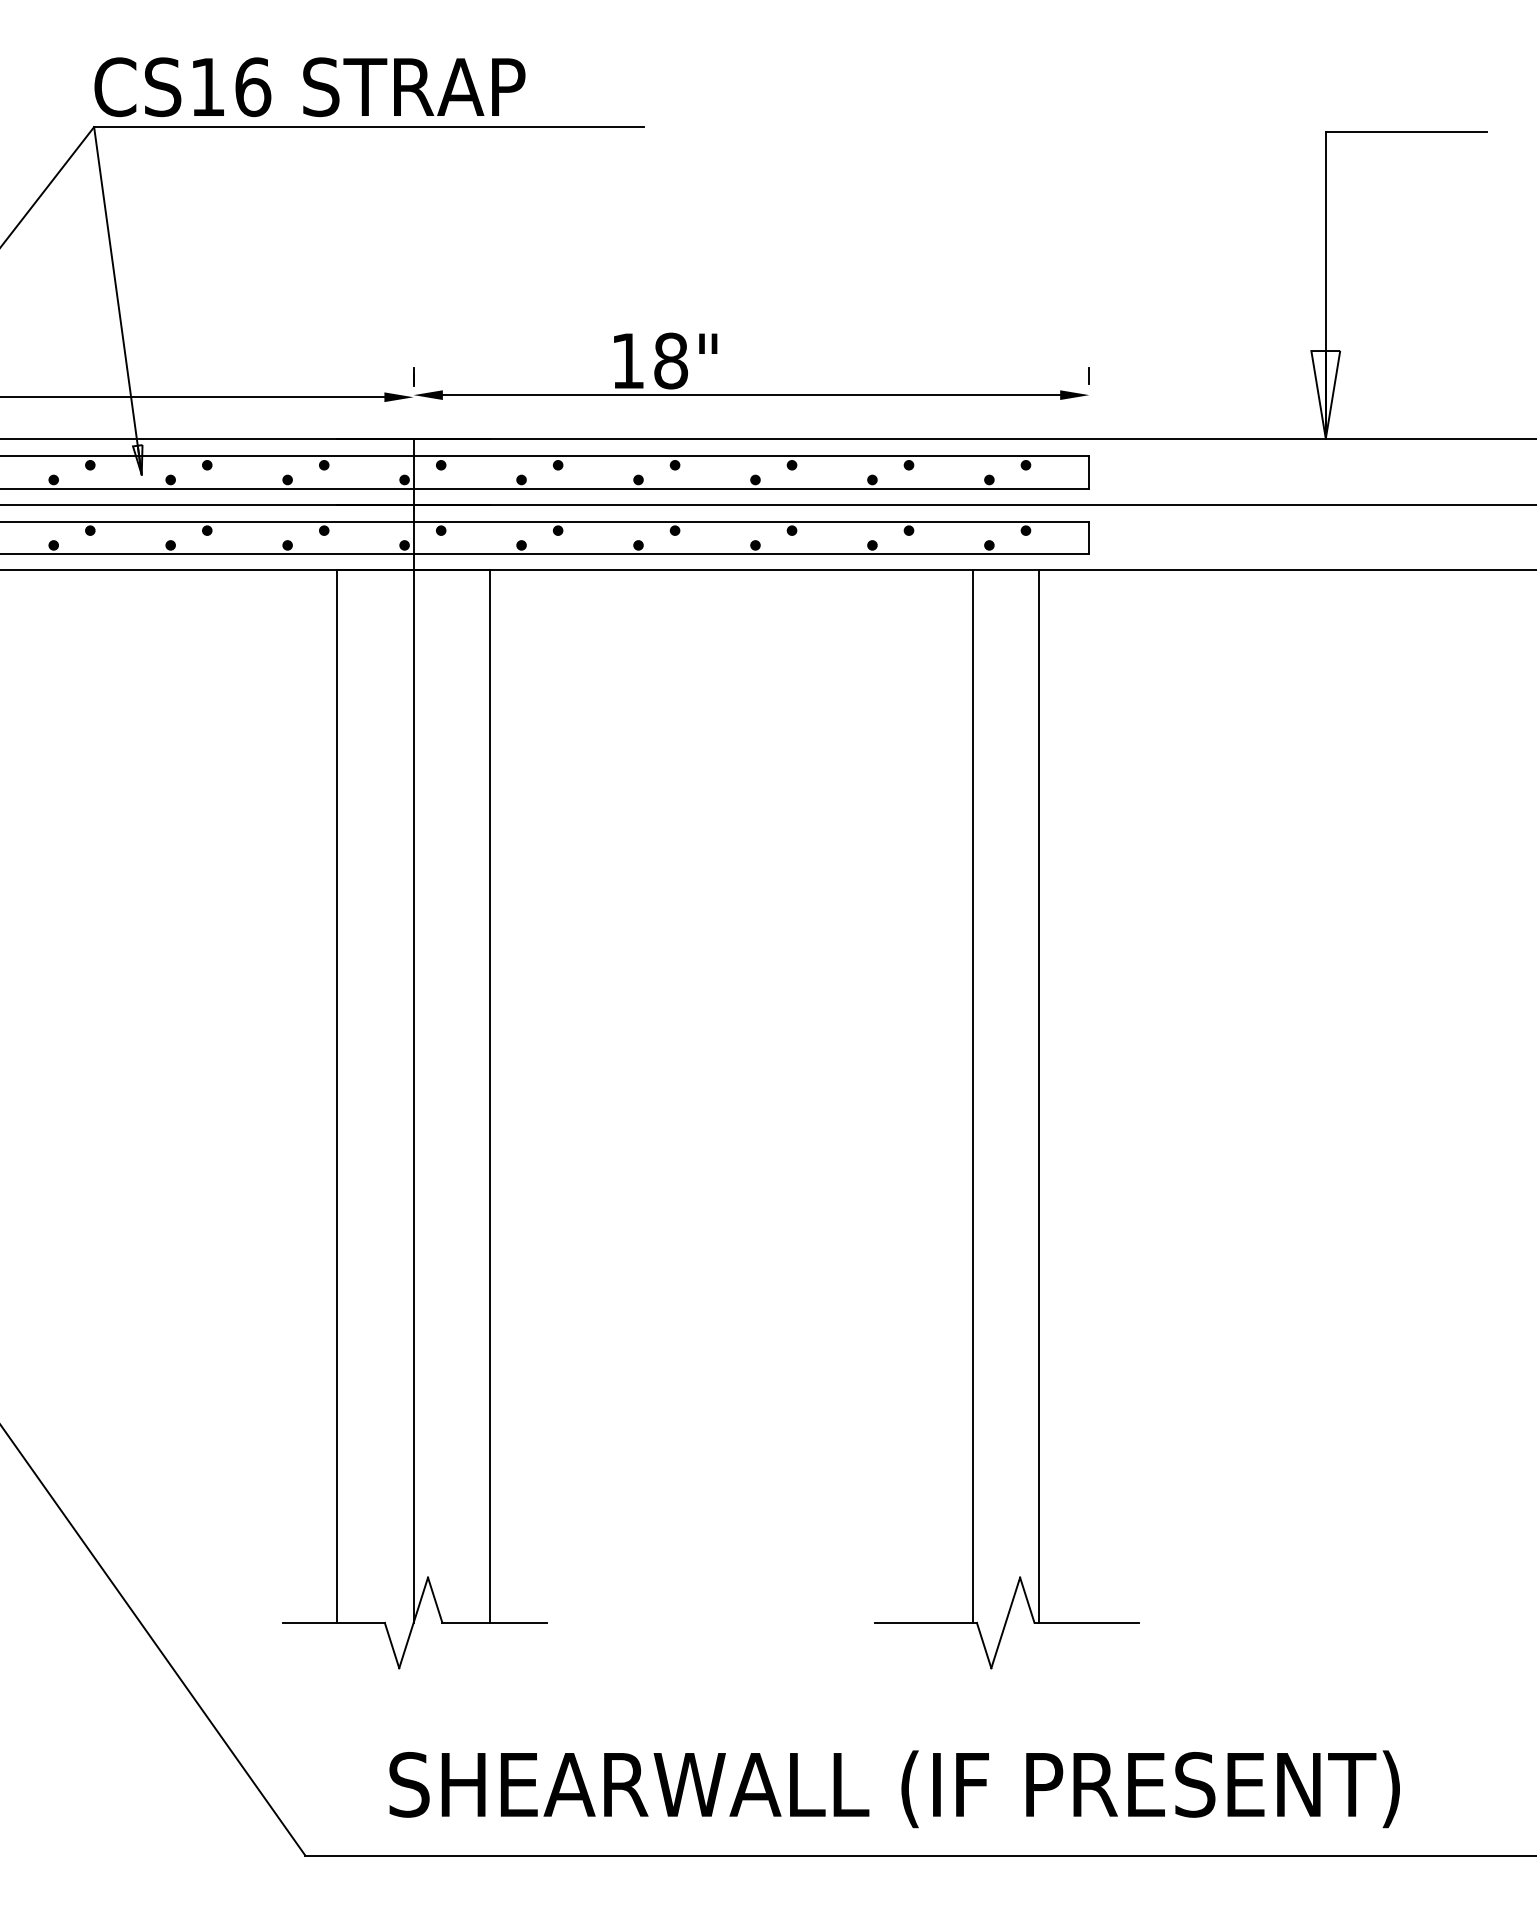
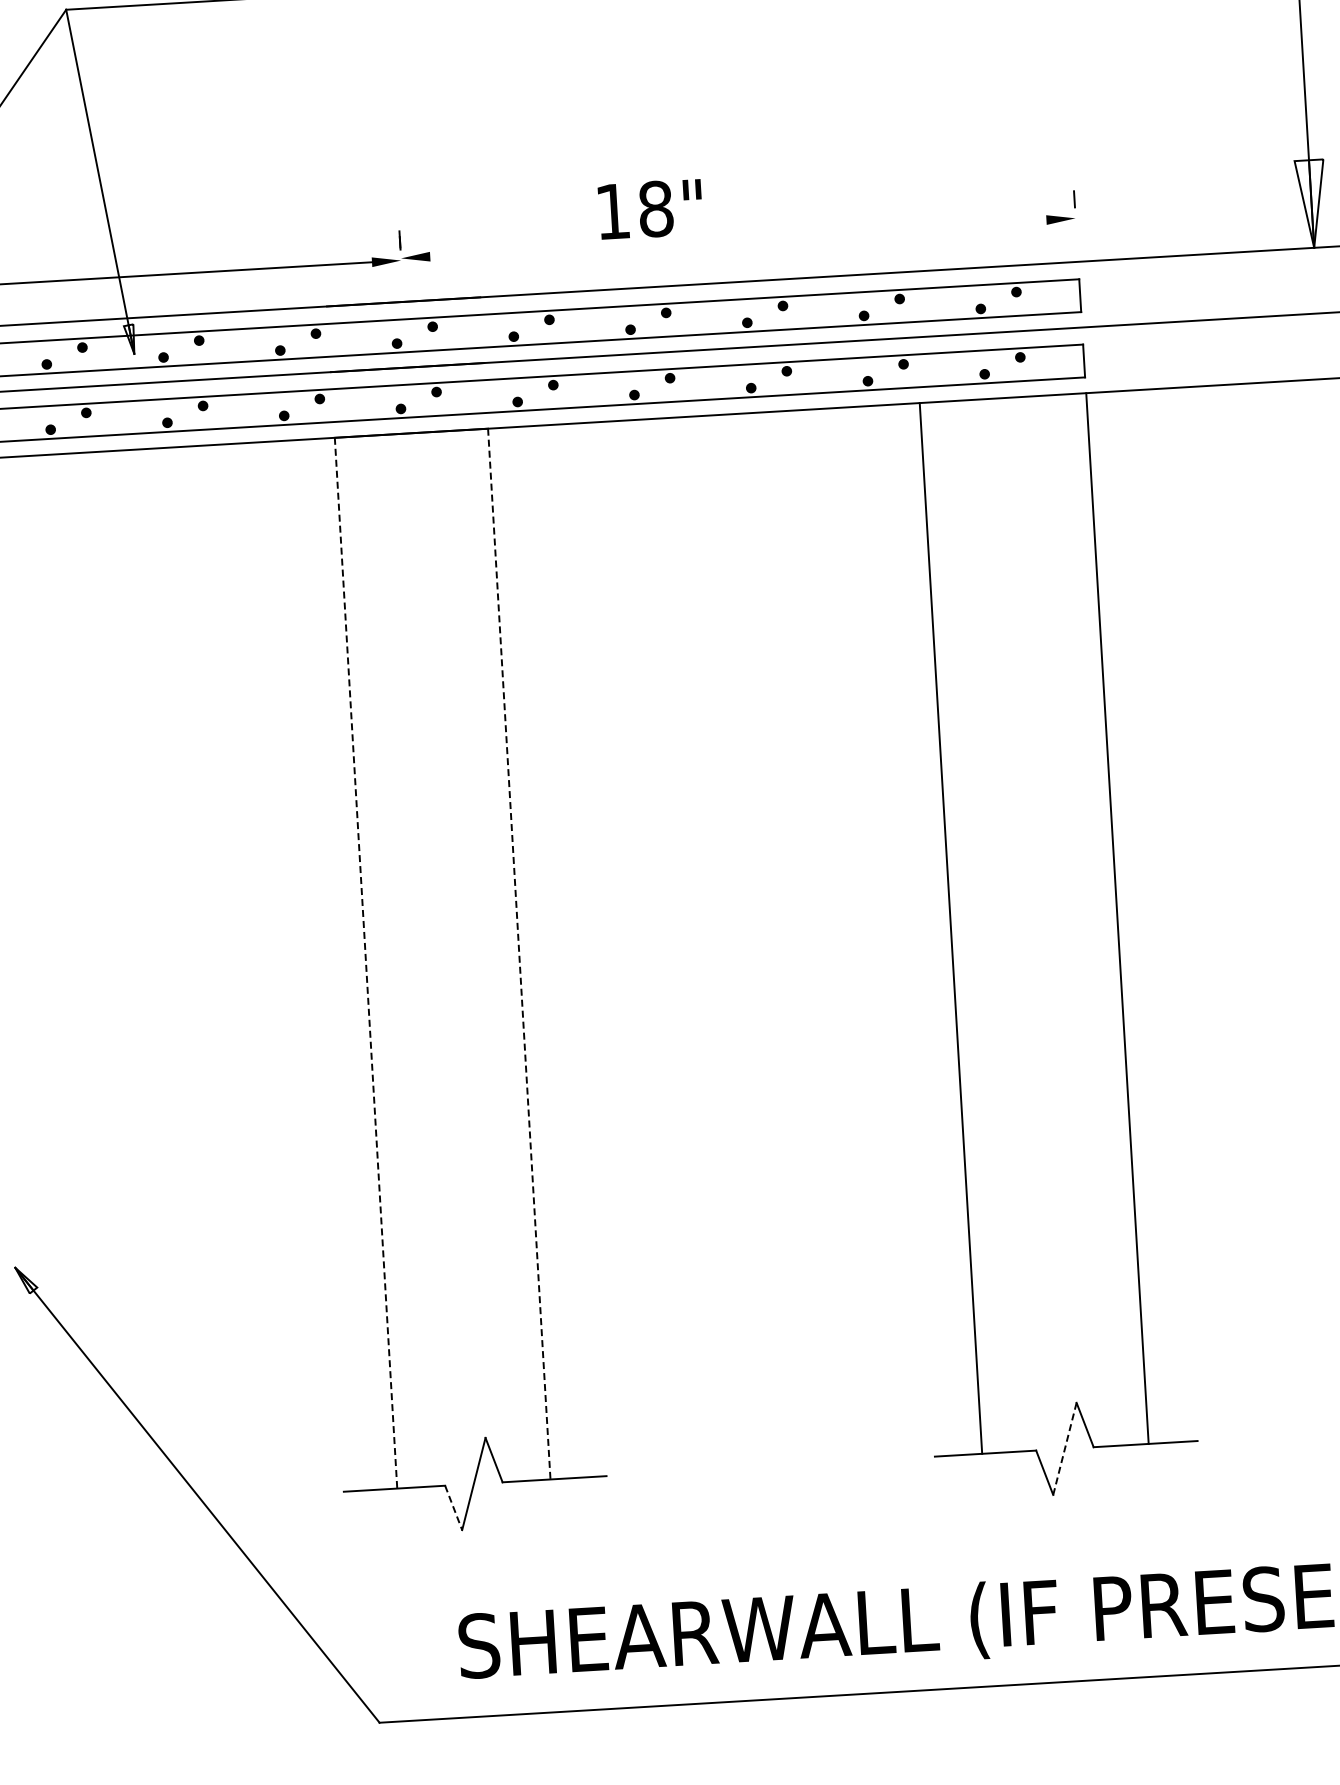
line: (751, 395) -> (738, 238), removed
line: (413, 1030) -> (438, 892), removed
line: (972, 1096) -> (950, 928), moved
line: (1038, 1096) -> (1117, 918), moved
line: (336, 1097) -> (365, 964), solid -> dashed
line: (490, 1097) -> (519, 954), solid -> dashed
line: (1005, 1622) -> (1064, 1448), solid -> dashed
line: (392, 1645) -> (454, 1507), solid -> dashed

